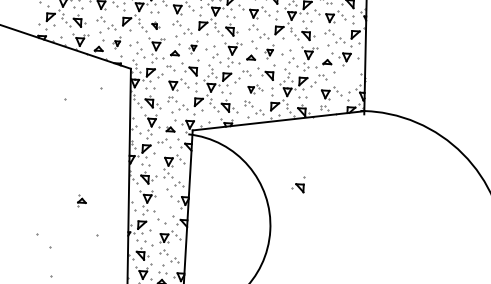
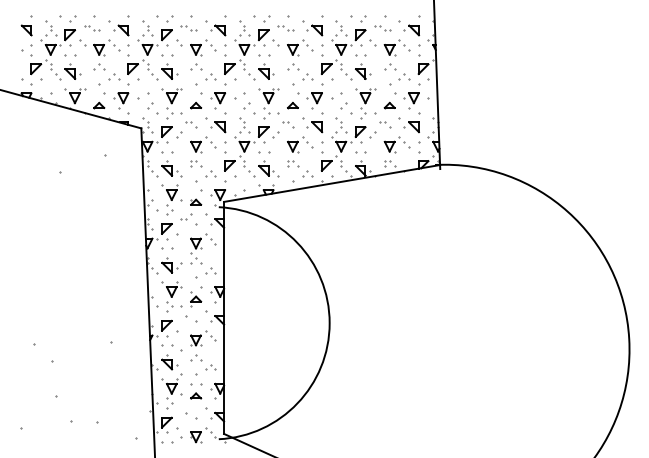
part: (155, 25) -> (169, 71), size x1.67
part: (116, 42) -> (121, 96), size x1.67
part: (193, 47) -> (218, 96), size x1.67
part: (268, 51) -> (314, 96), size x1.43
part: (255, 88) -> (300, 144), size x1.43
part: (298, 184) -> (411, 122), moved
part: (82, 201) -> (196, 299), moved

